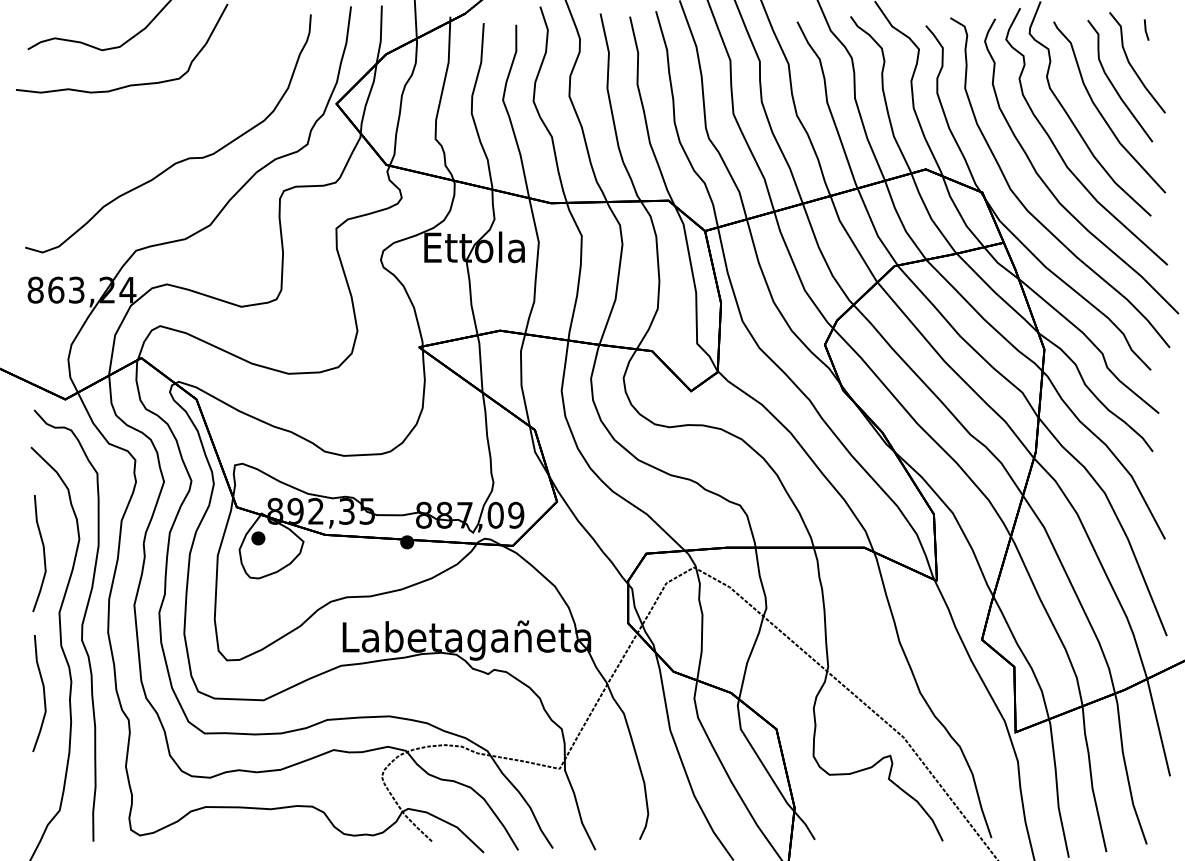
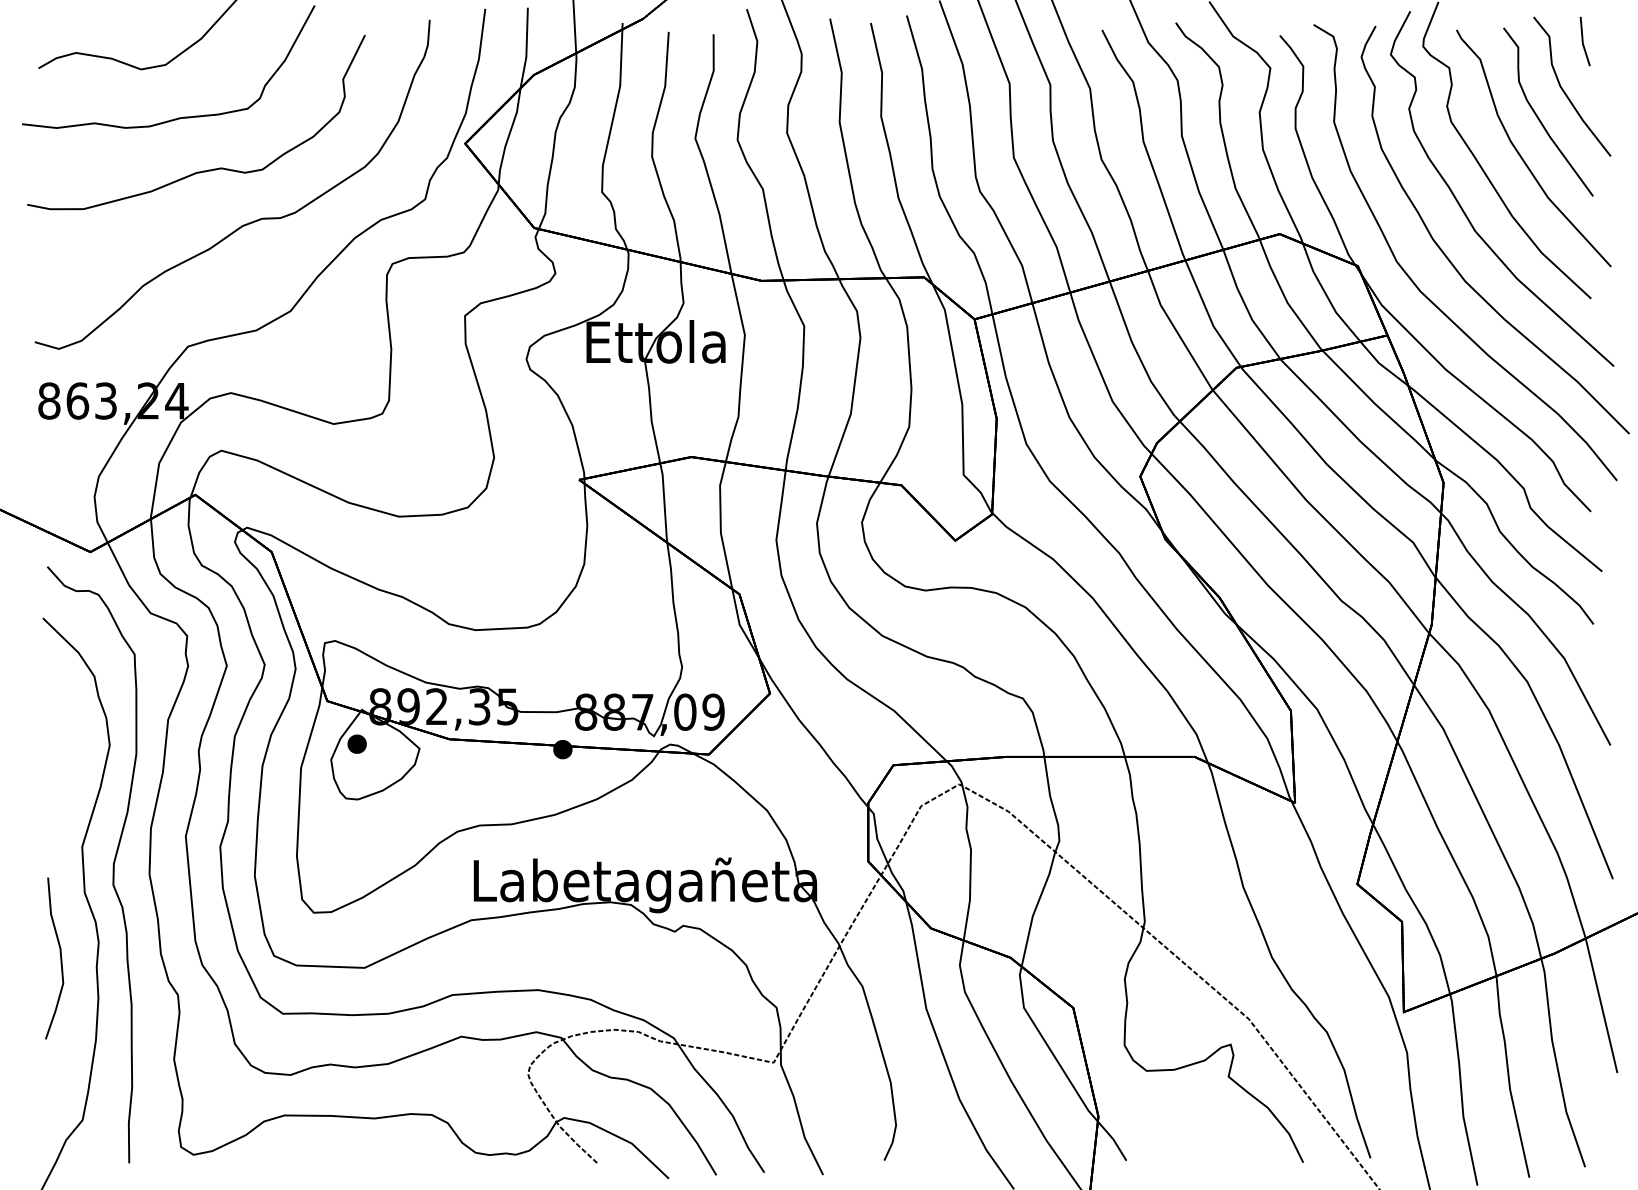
part: (1146, 29) -> (1584, 40), size x1.67
curve: (149, 122) -> (206, 169), added
curve: (43, 553) -> (60, 765), removed

